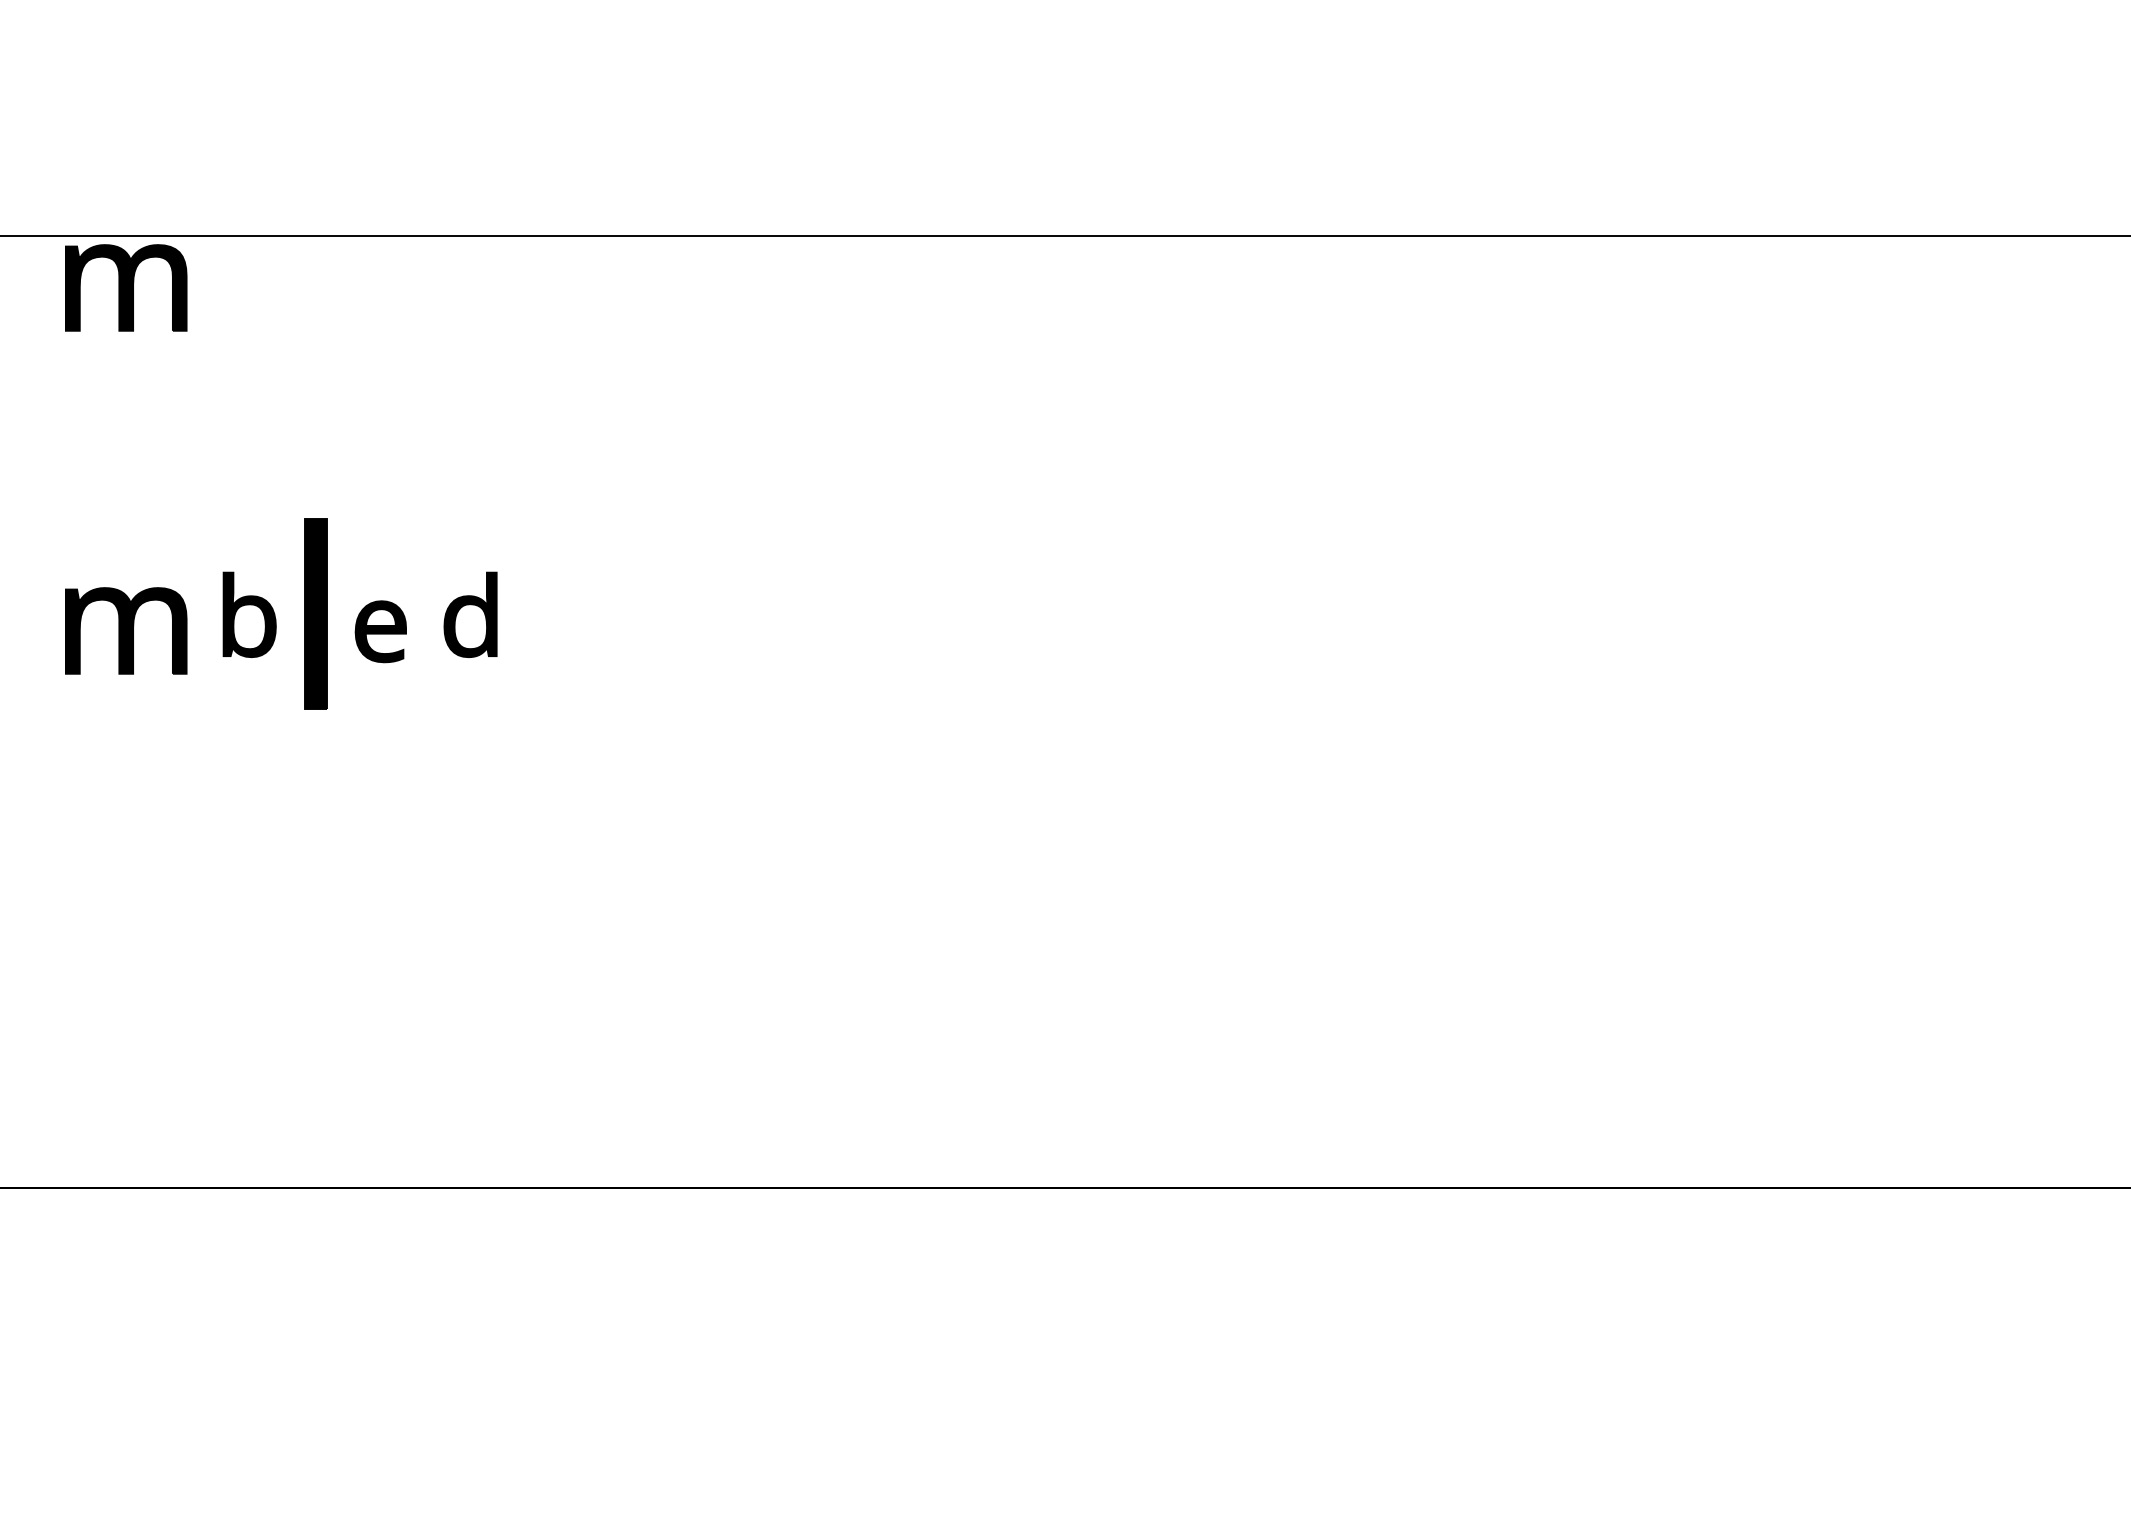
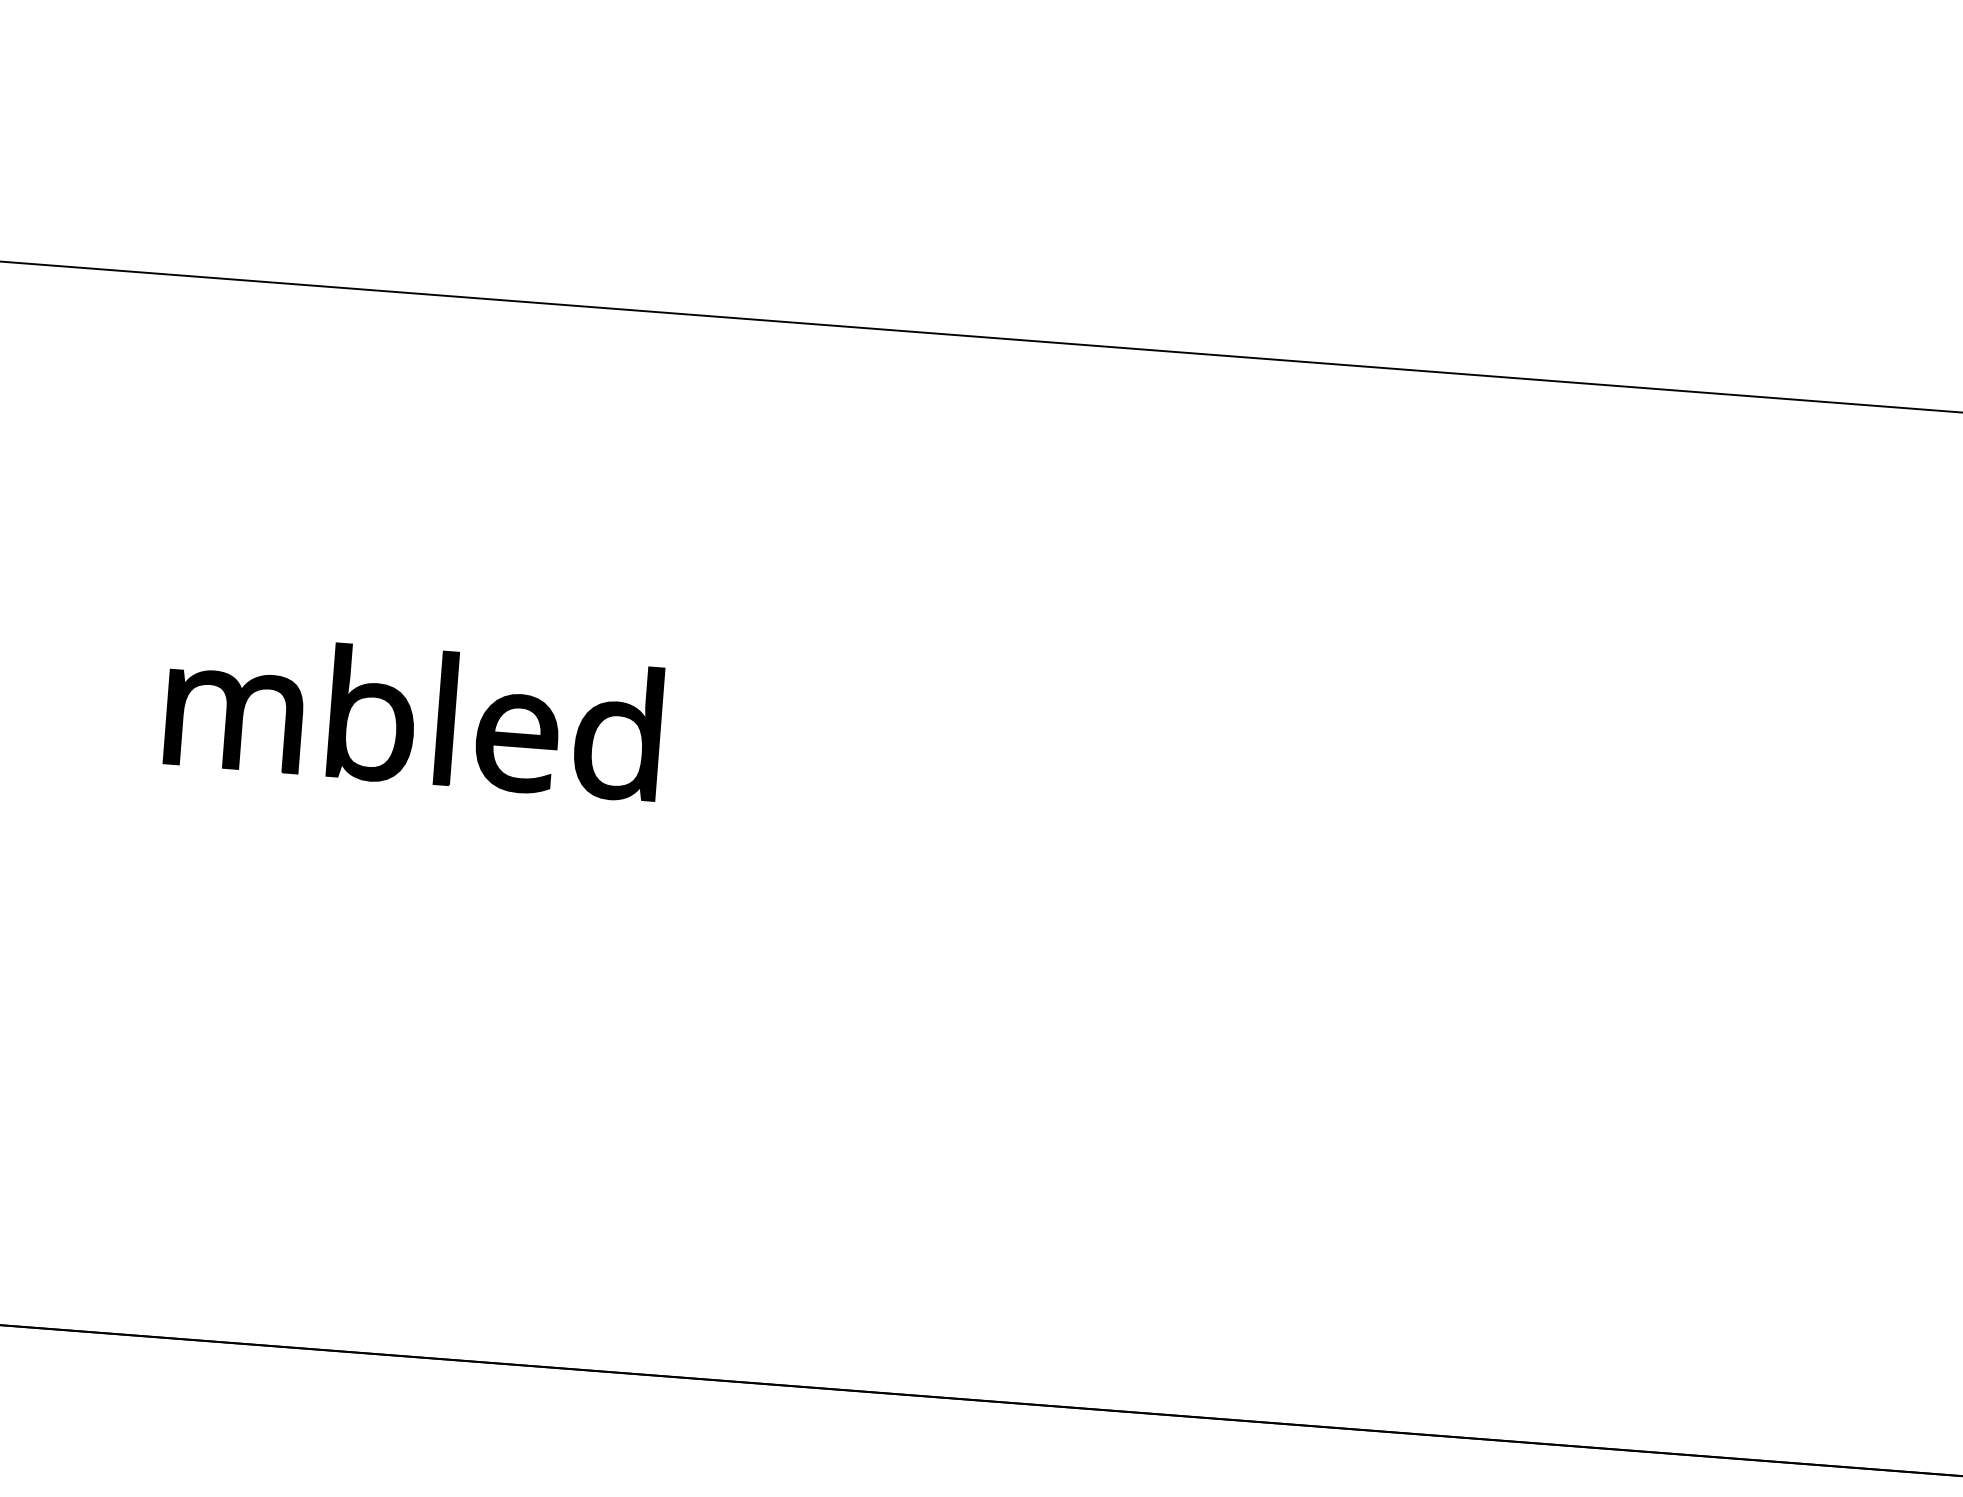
part: (126, 287) -> (263, 339), removed
part: (249, 614) -> (372, 713), size x1.43
part: (315, 614) -> (445, 718), size x0.62
part: (470, 614) -> (617, 731), size x1.43
part: (380, 631) -> (516, 743), size x1.43

